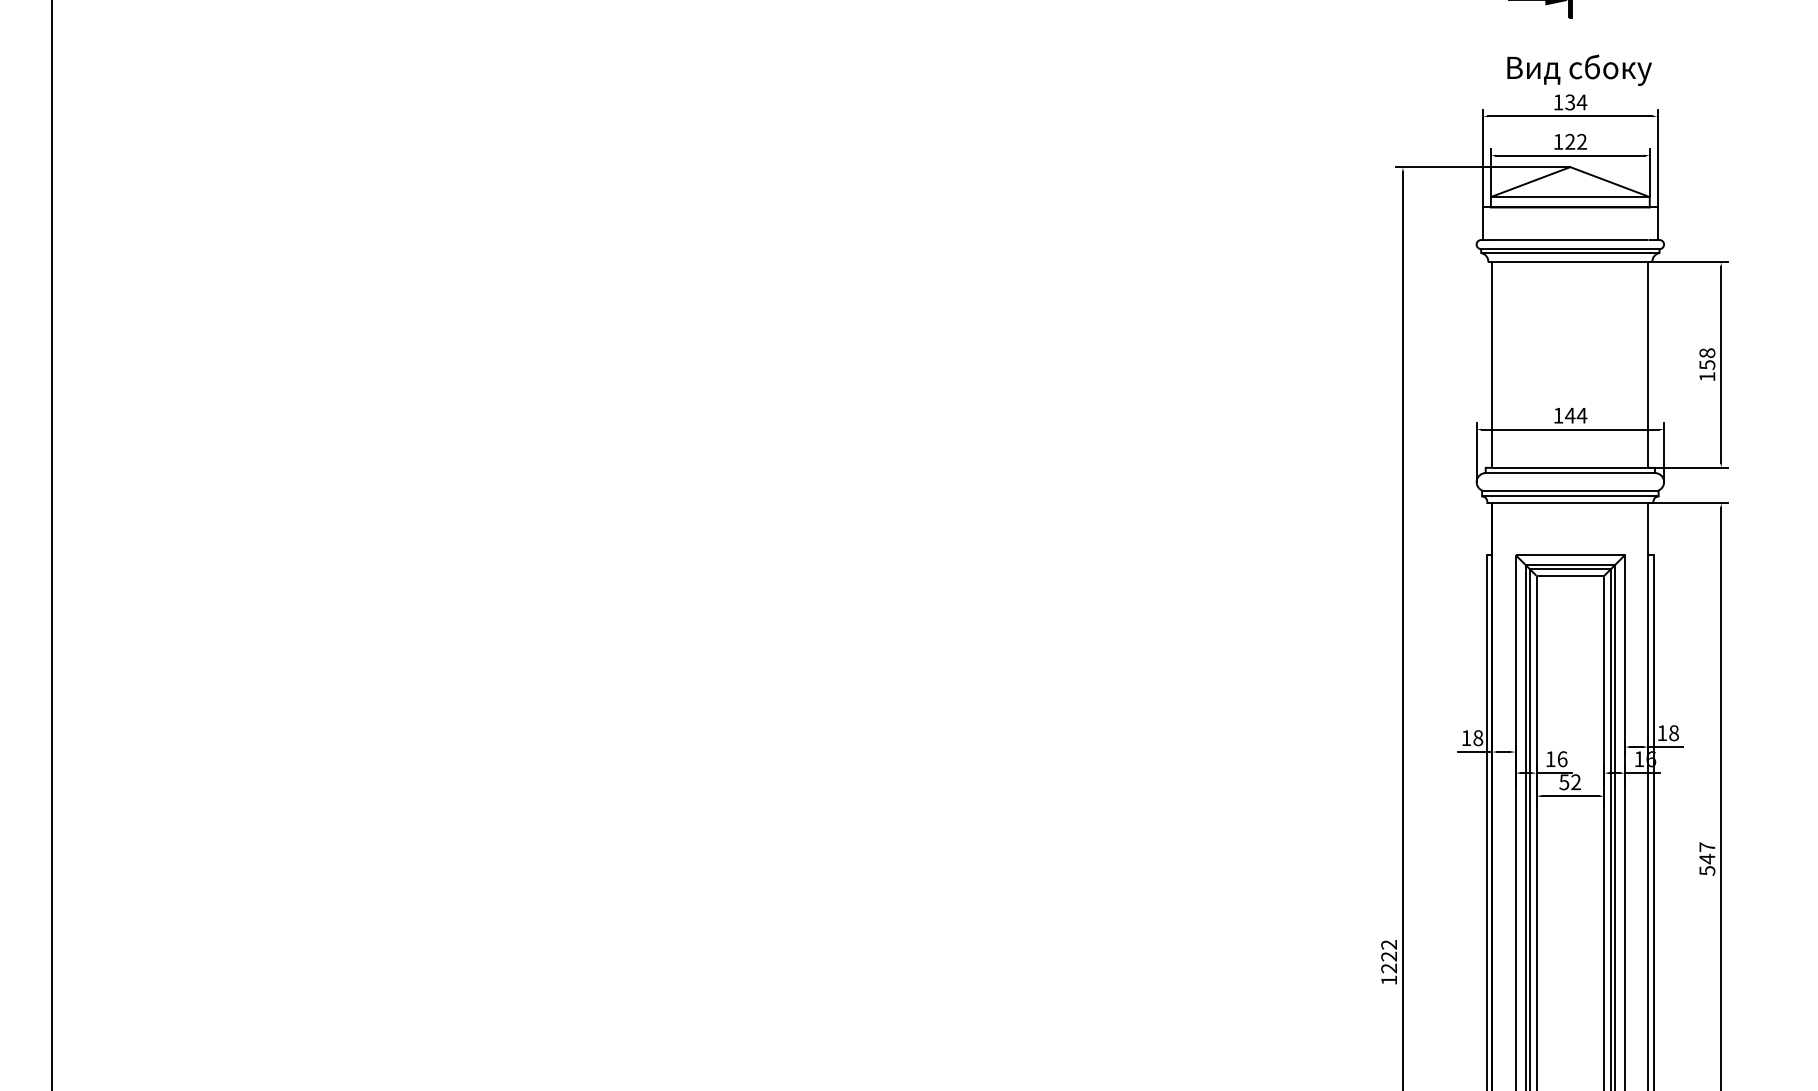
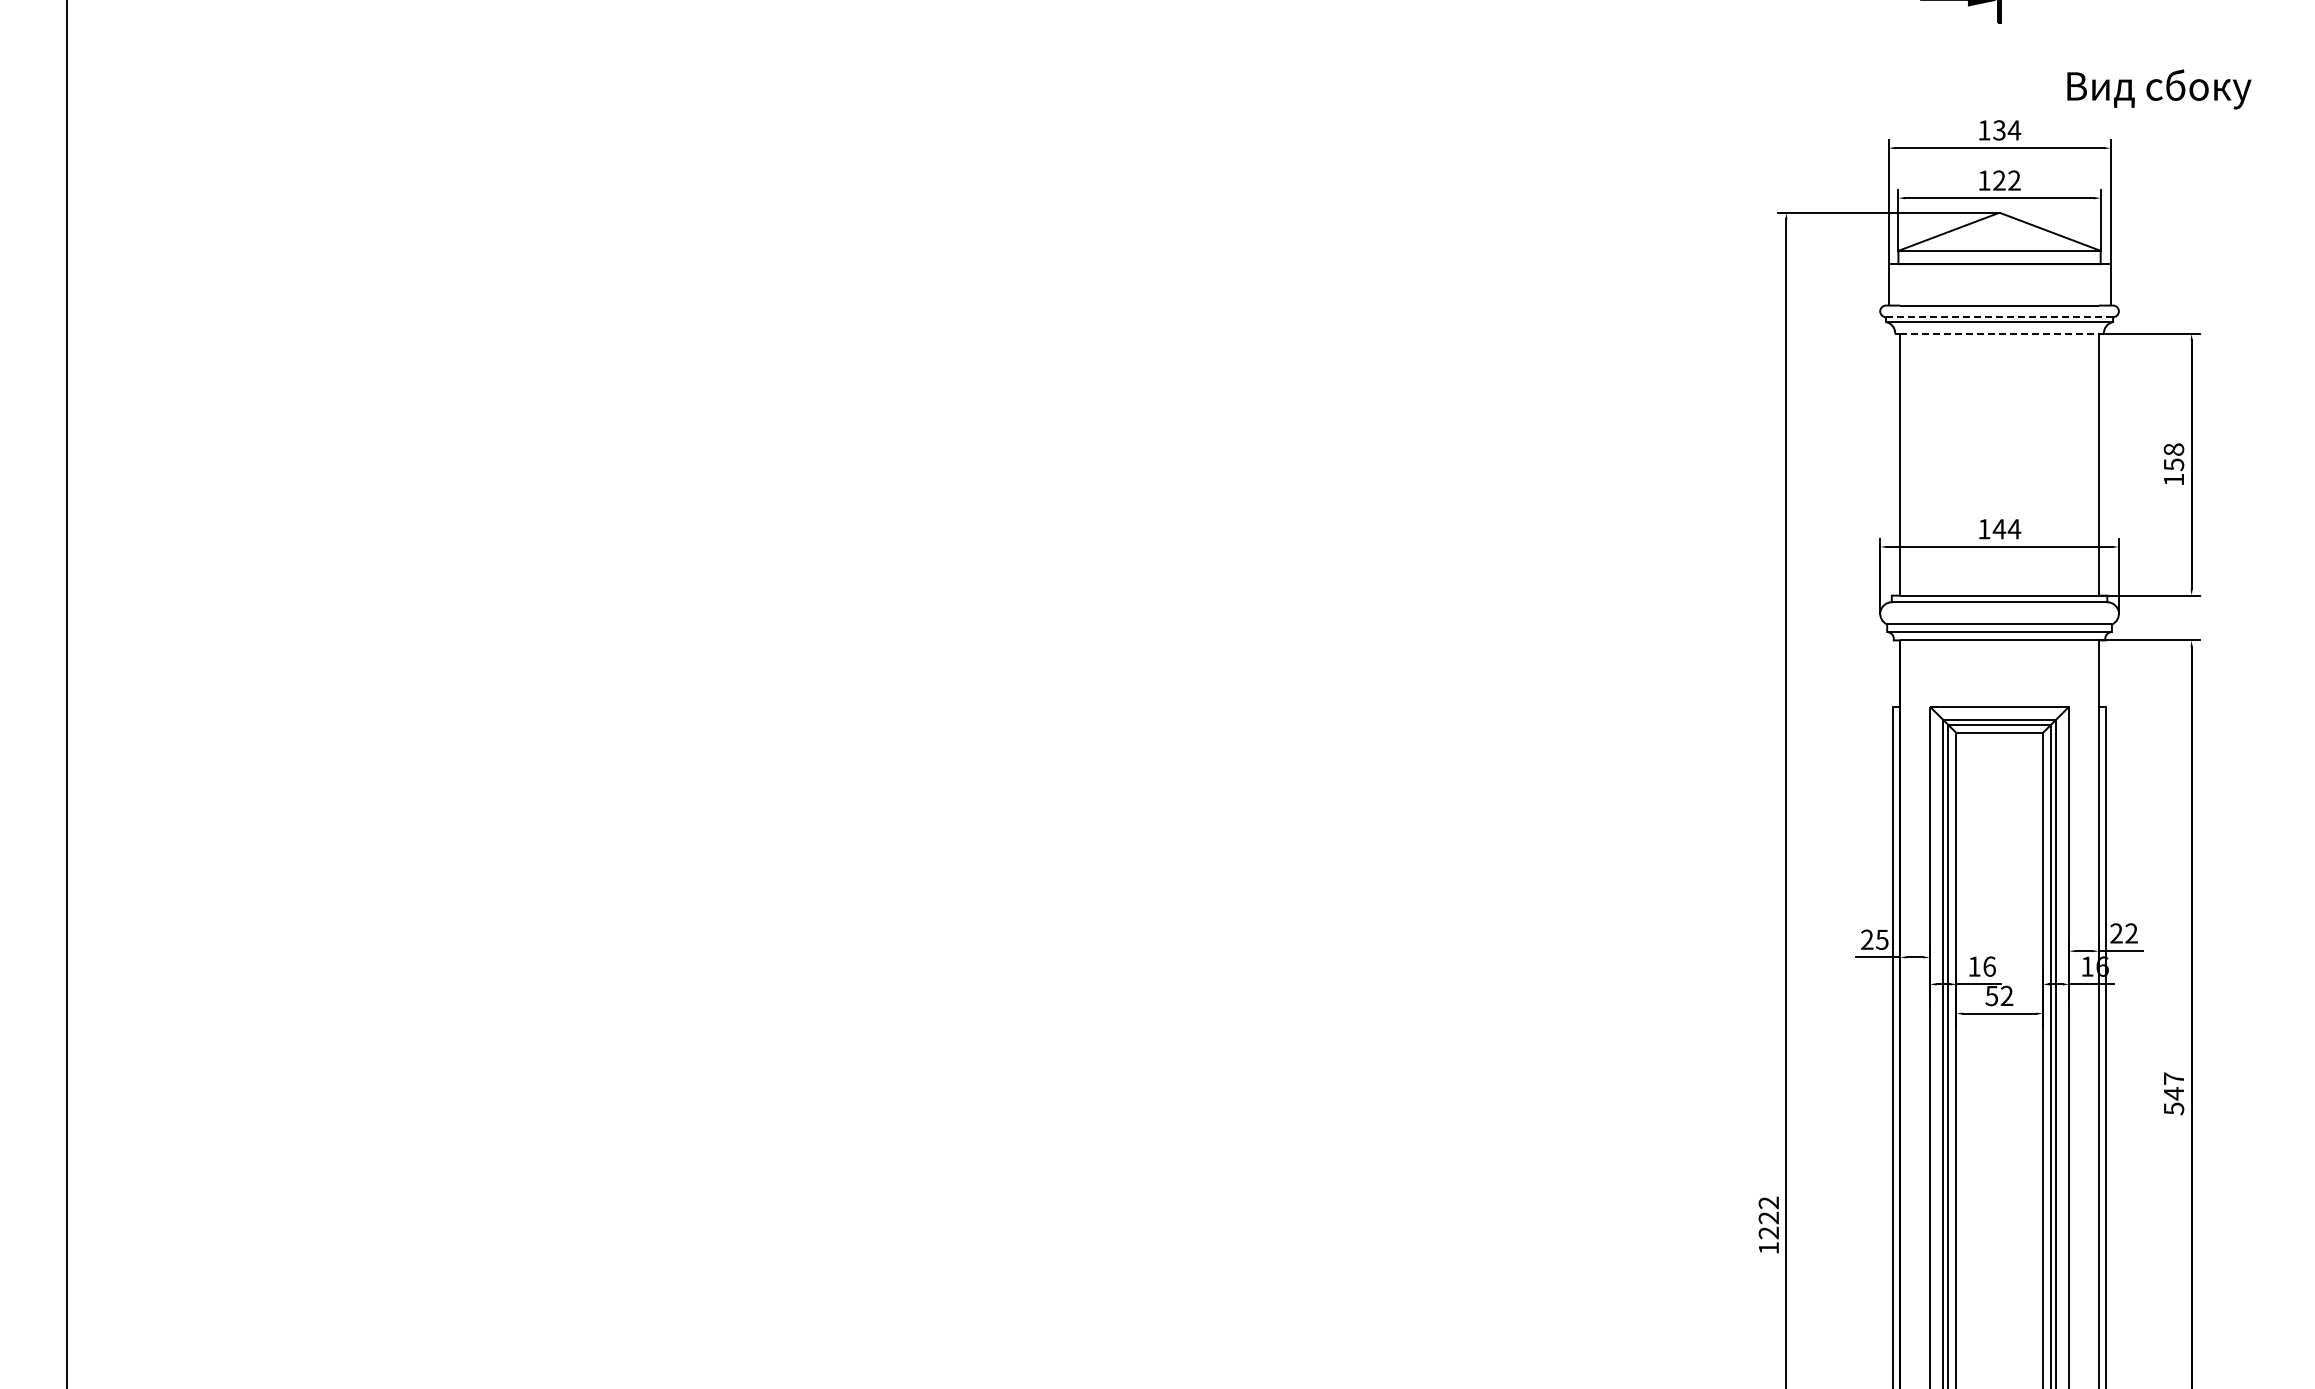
text: (1579, 70) -> (2159, 89), moved
line: (1570, 249) -> (1999, 317), solid -> dashed
line: (1571, 261) -> (2000, 333), solid -> dashed
text: (1667, 733) -> (2123, 933), 18 -> 22
text: (1472, 737) -> (1874, 939), 18 -> 25

